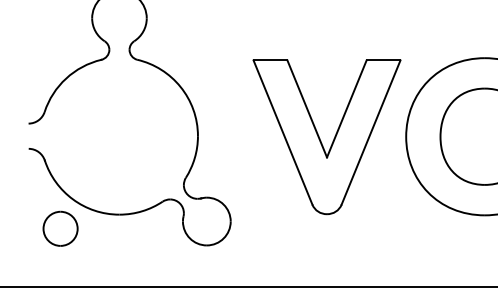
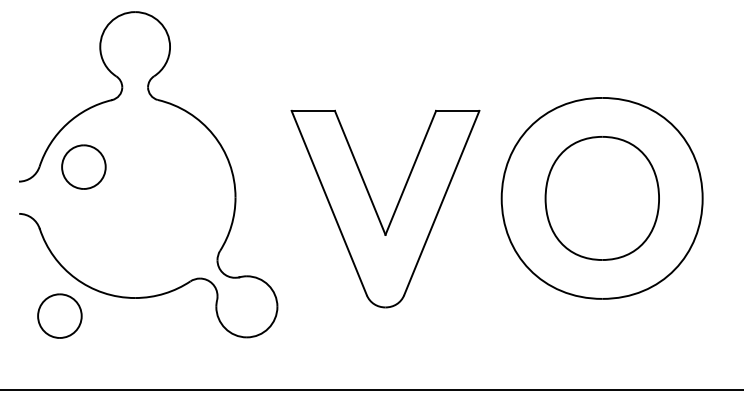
part: (79, 111) -> (83, 166), added
part: (320, 139) -> (377, 212), moved

